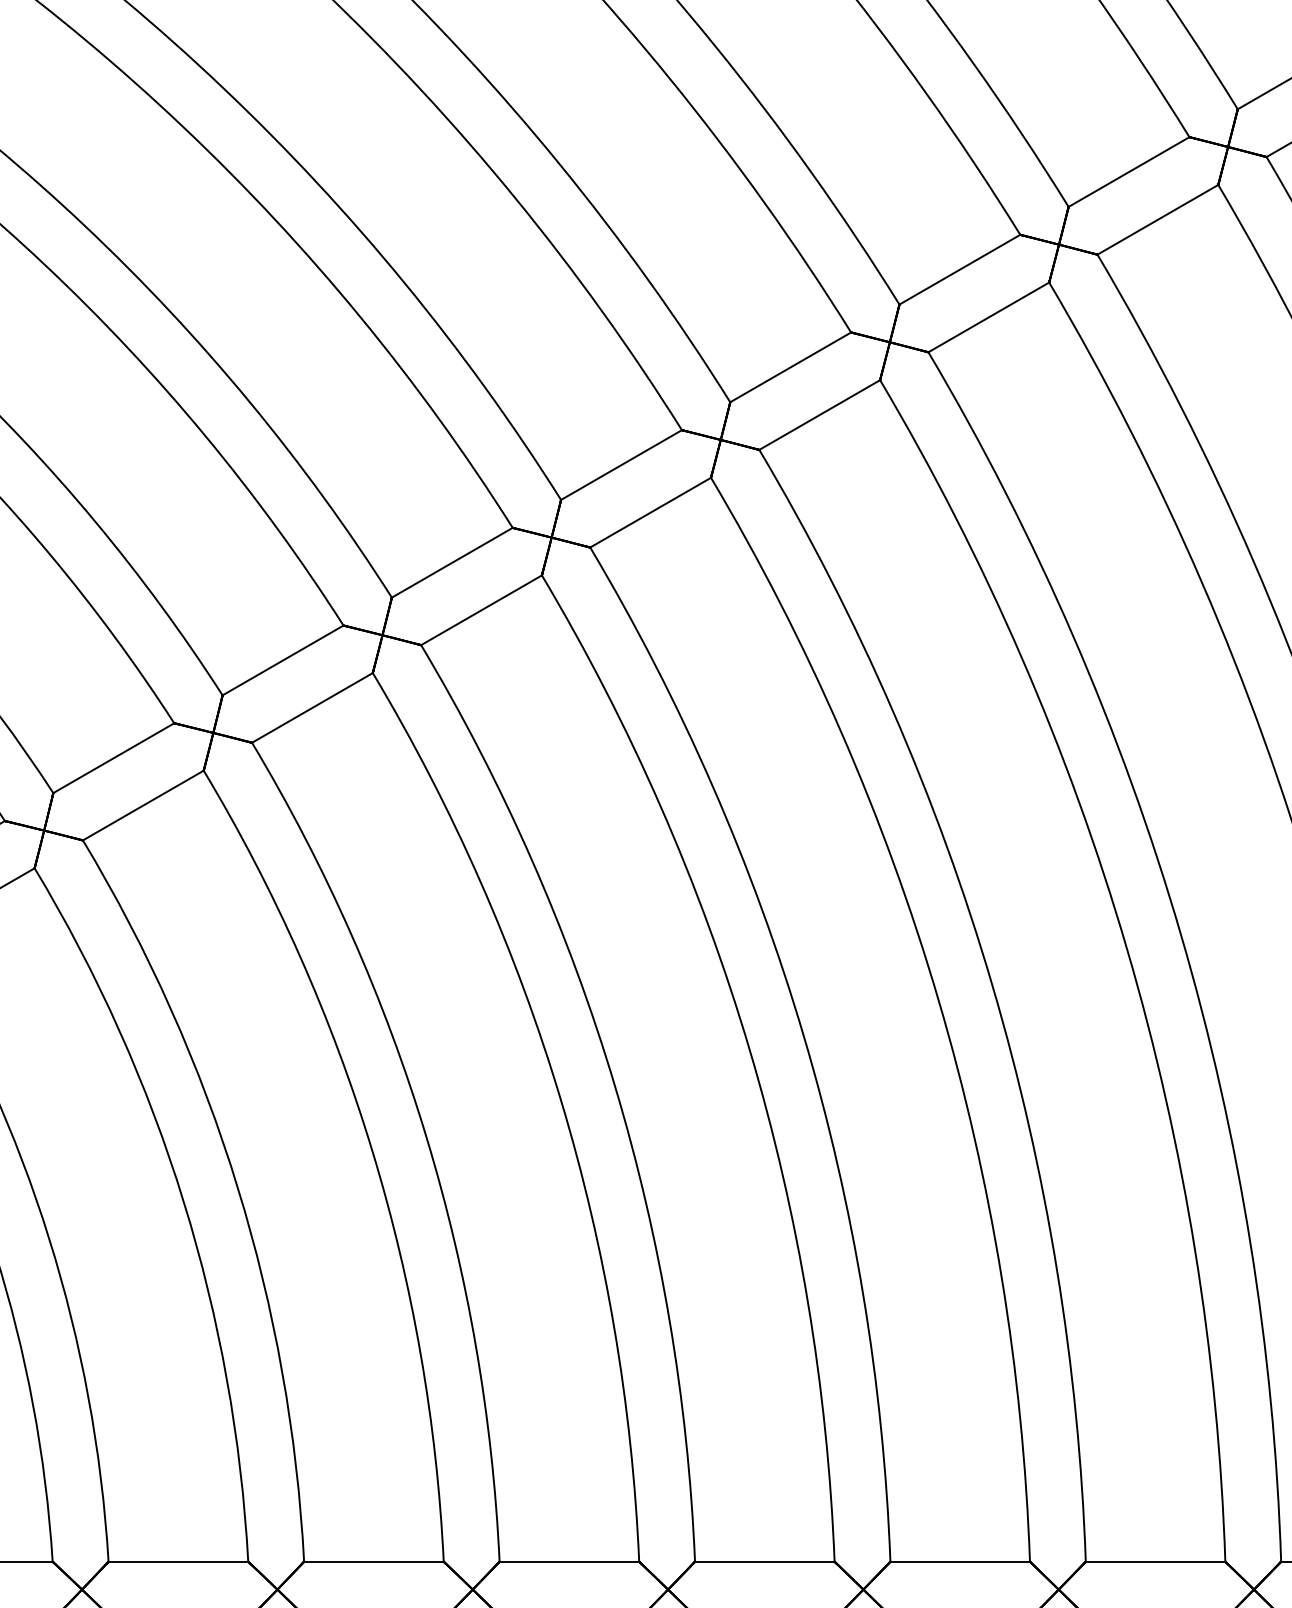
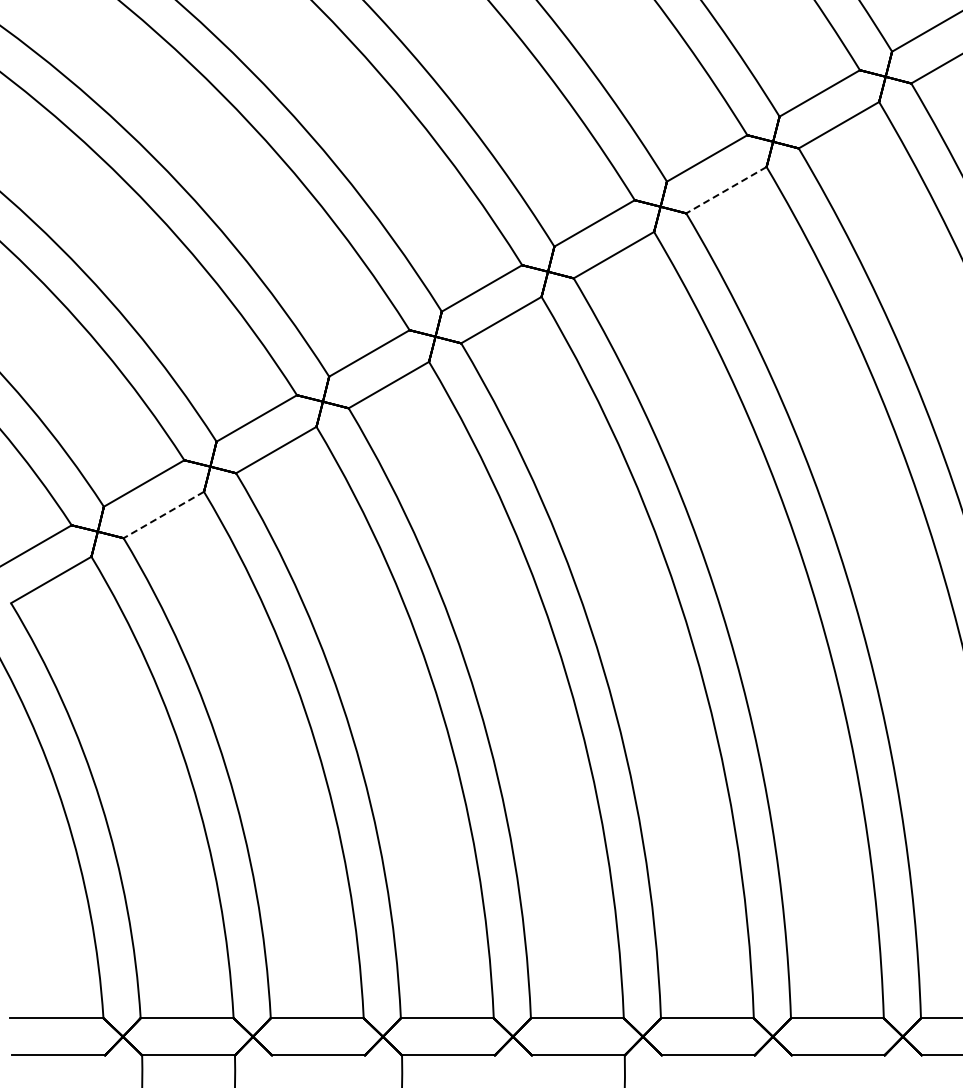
line: (988, 317) -> (726, 190), solid -> dashed
line: (142, 806) -> (163, 515), solid -> dashed

